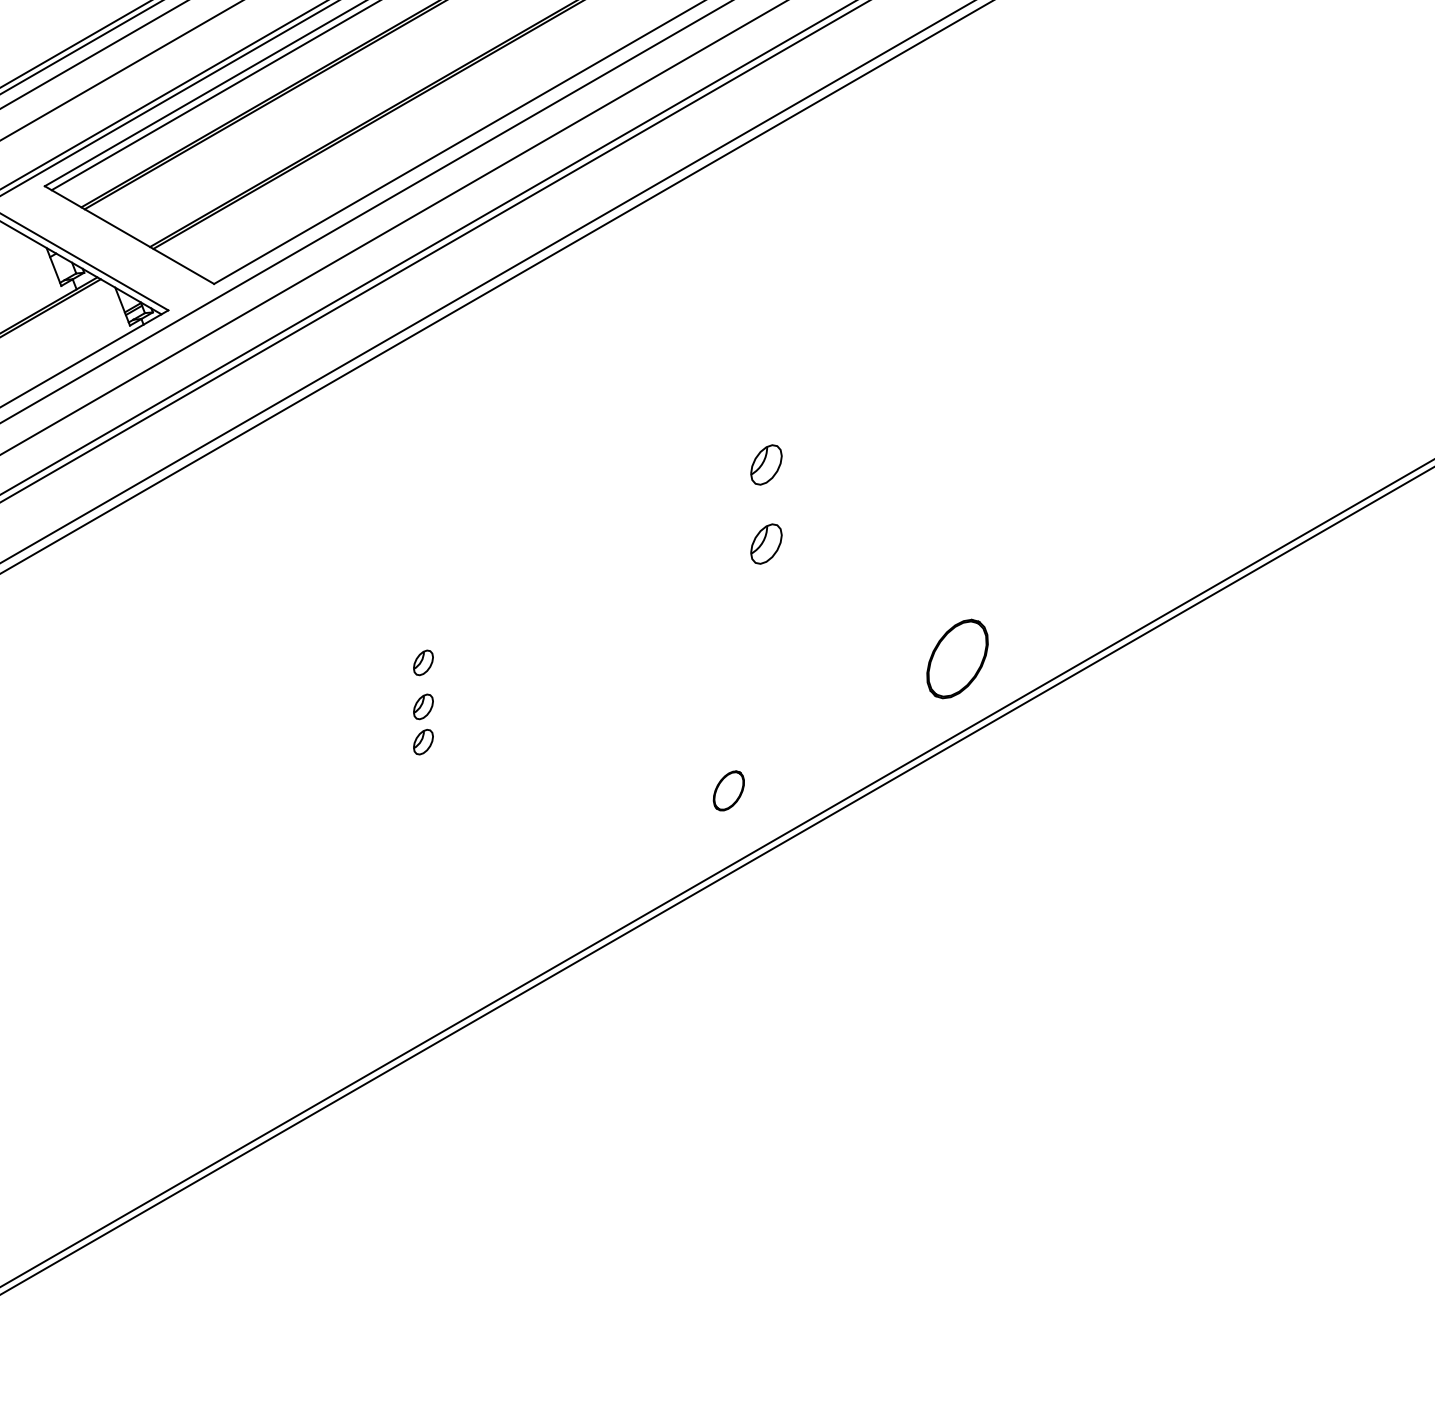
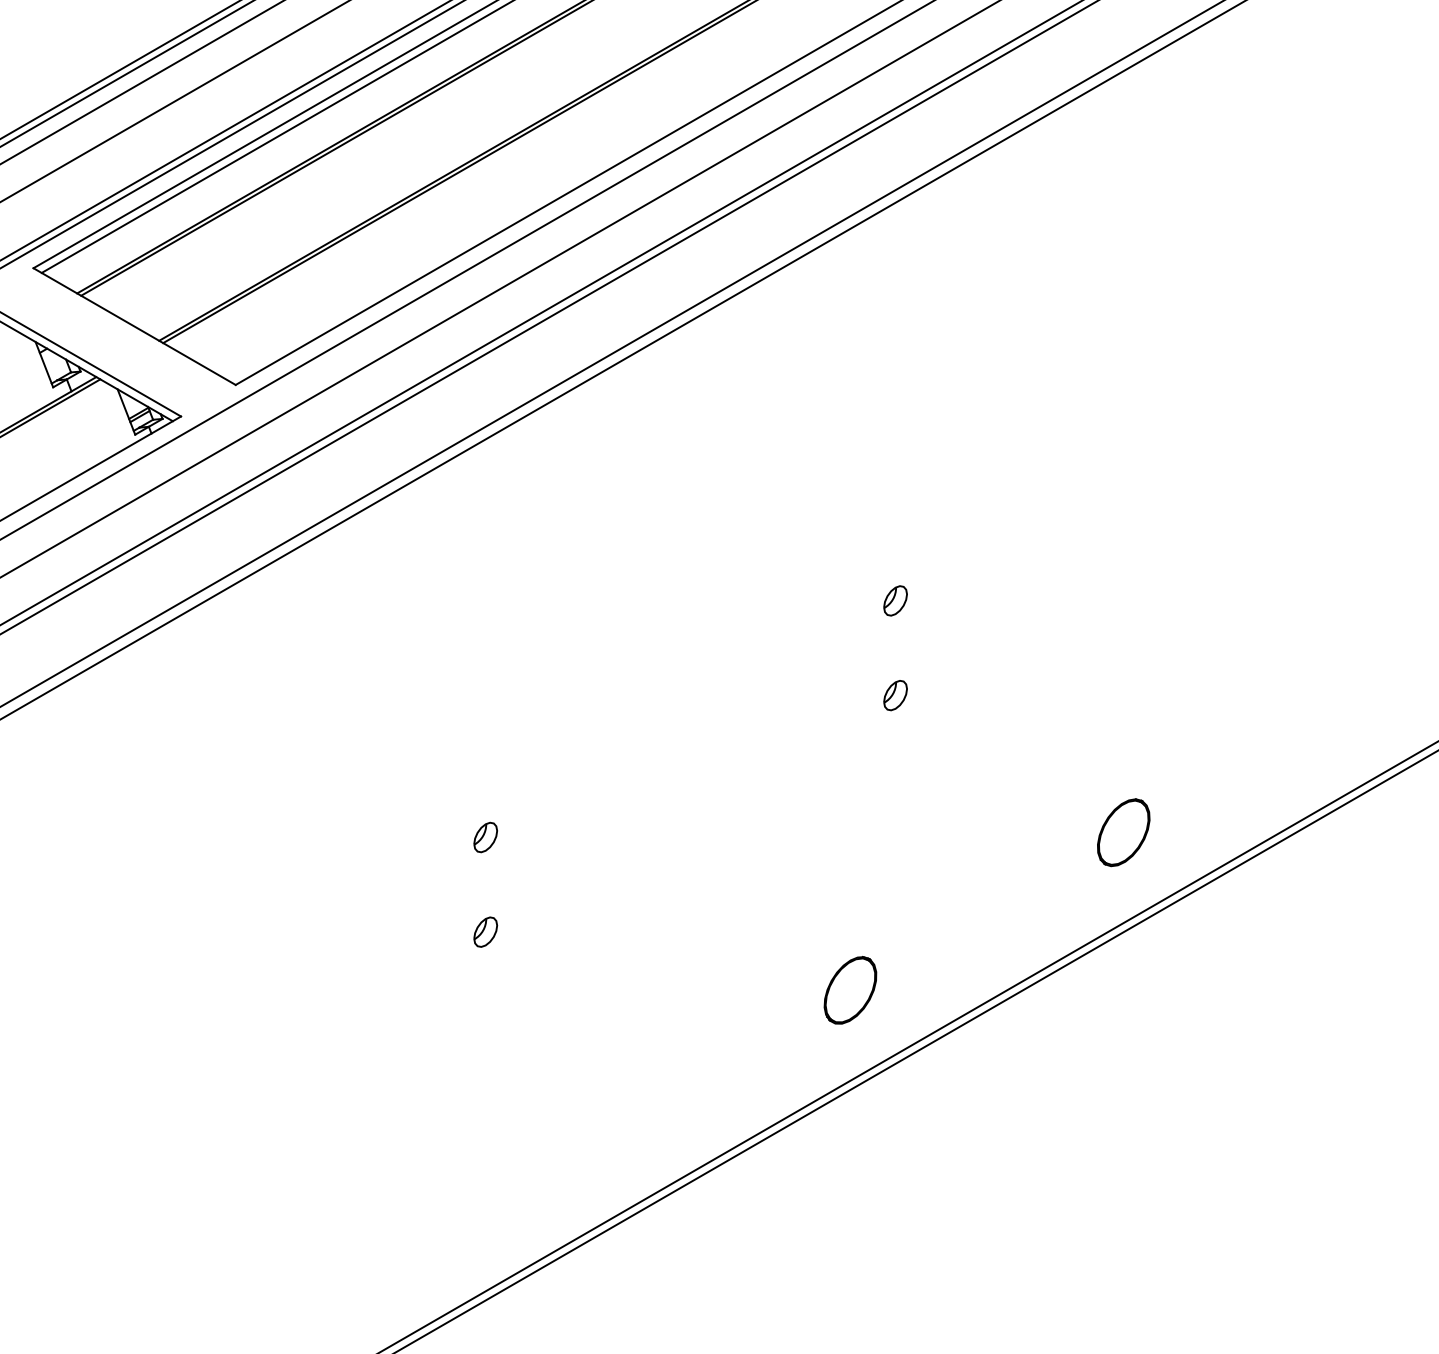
part: (766, 464) -> (895, 600), size x0.62
part: (766, 543) -> (895, 694), size x0.62
part: (957, 658) -> (1123, 832), size x0.71
part: (423, 706) -> (485, 889), removed
part: (728, 790) -> (850, 989), size x1.43

